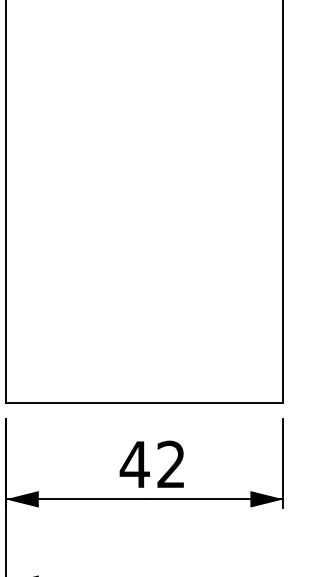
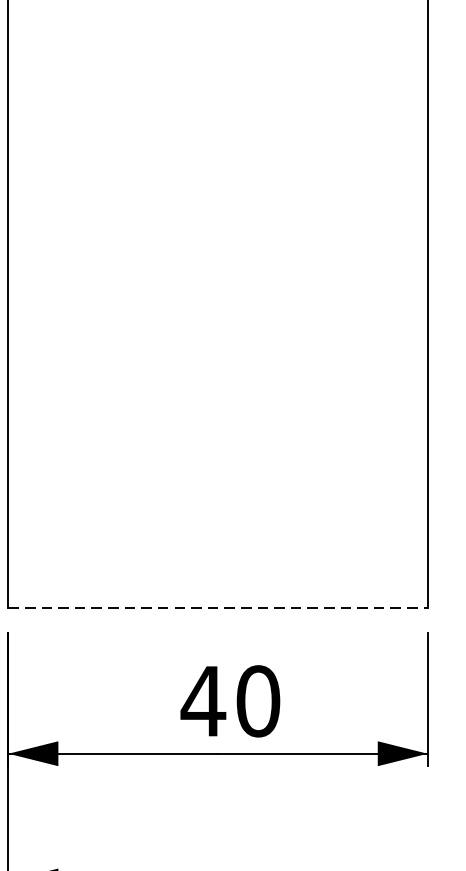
line: (144, 402) -> (217, 607), solid -> dashed
text: (171, 464) -> (258, 701), 42 -> 40

